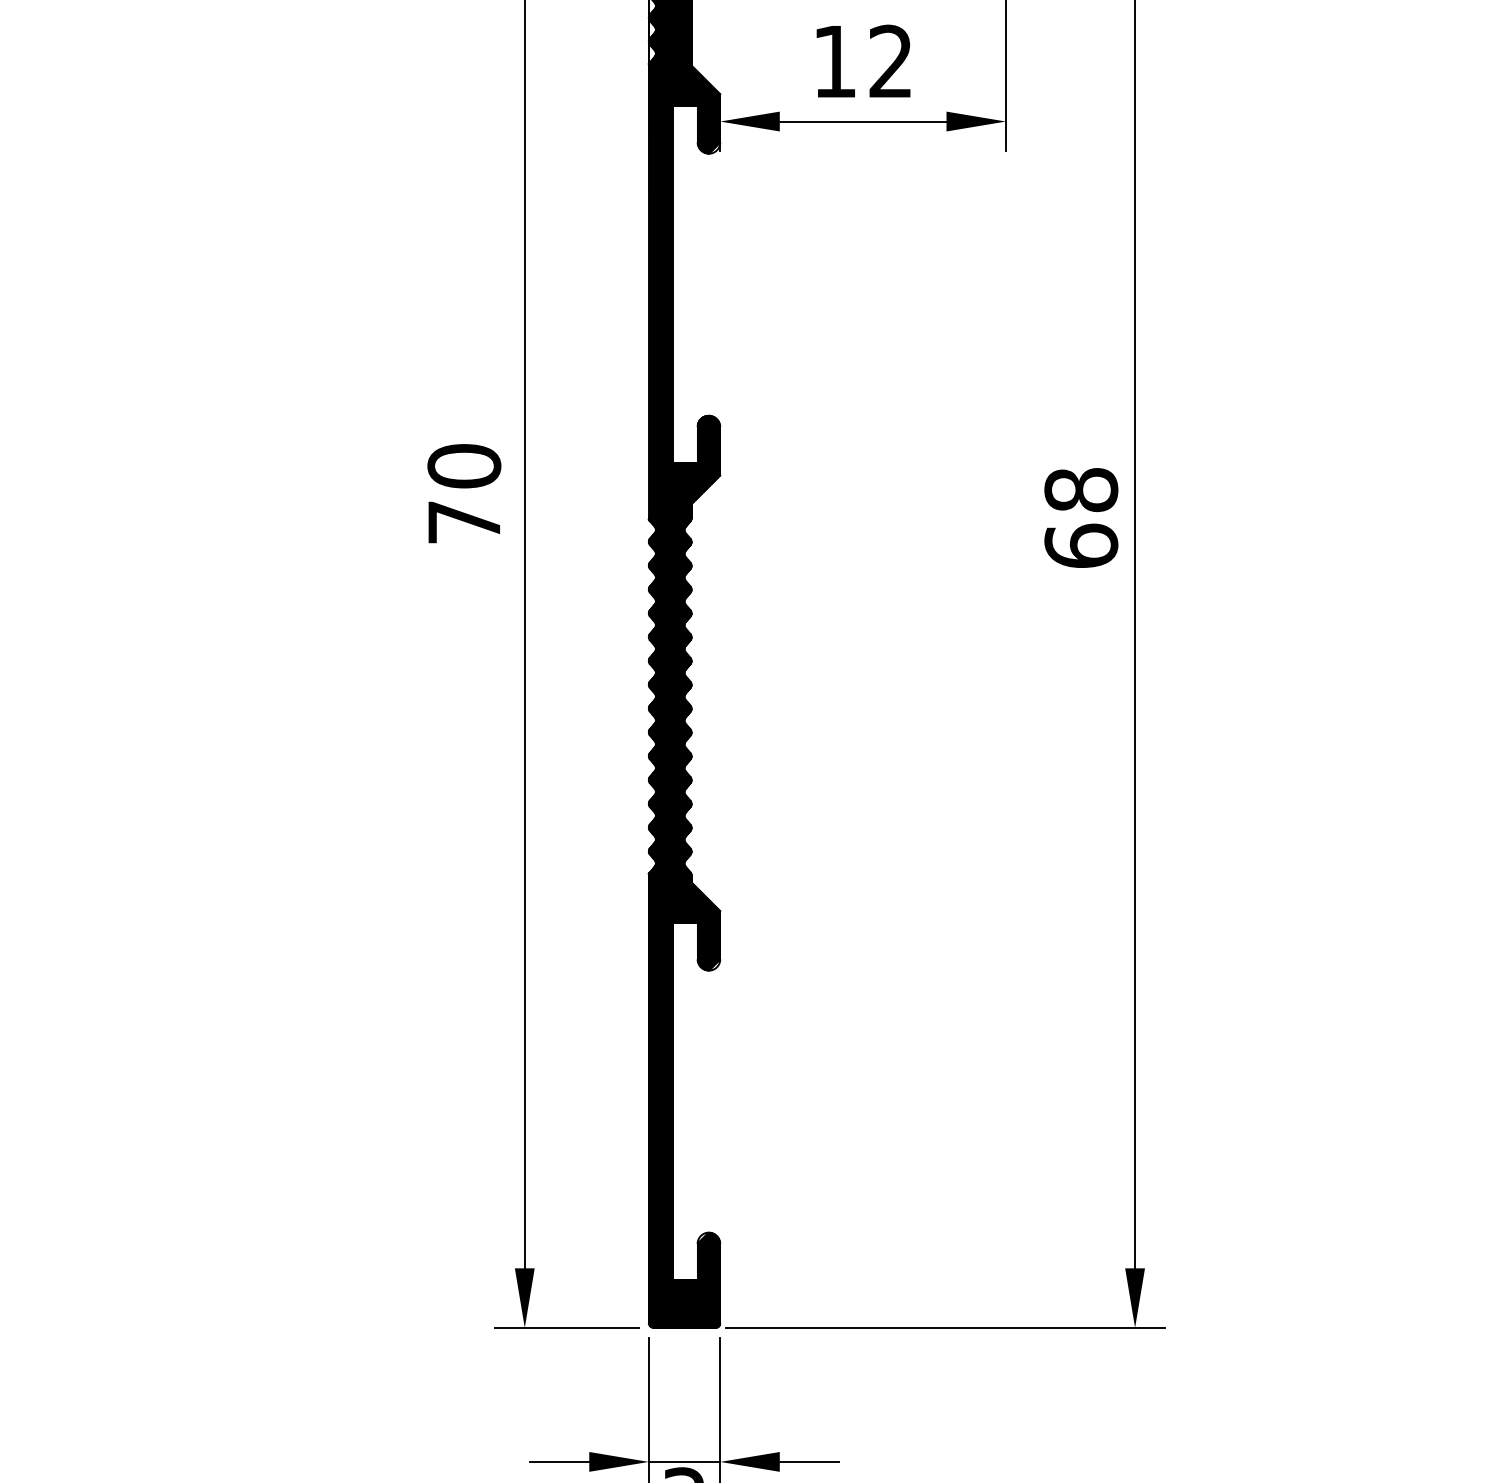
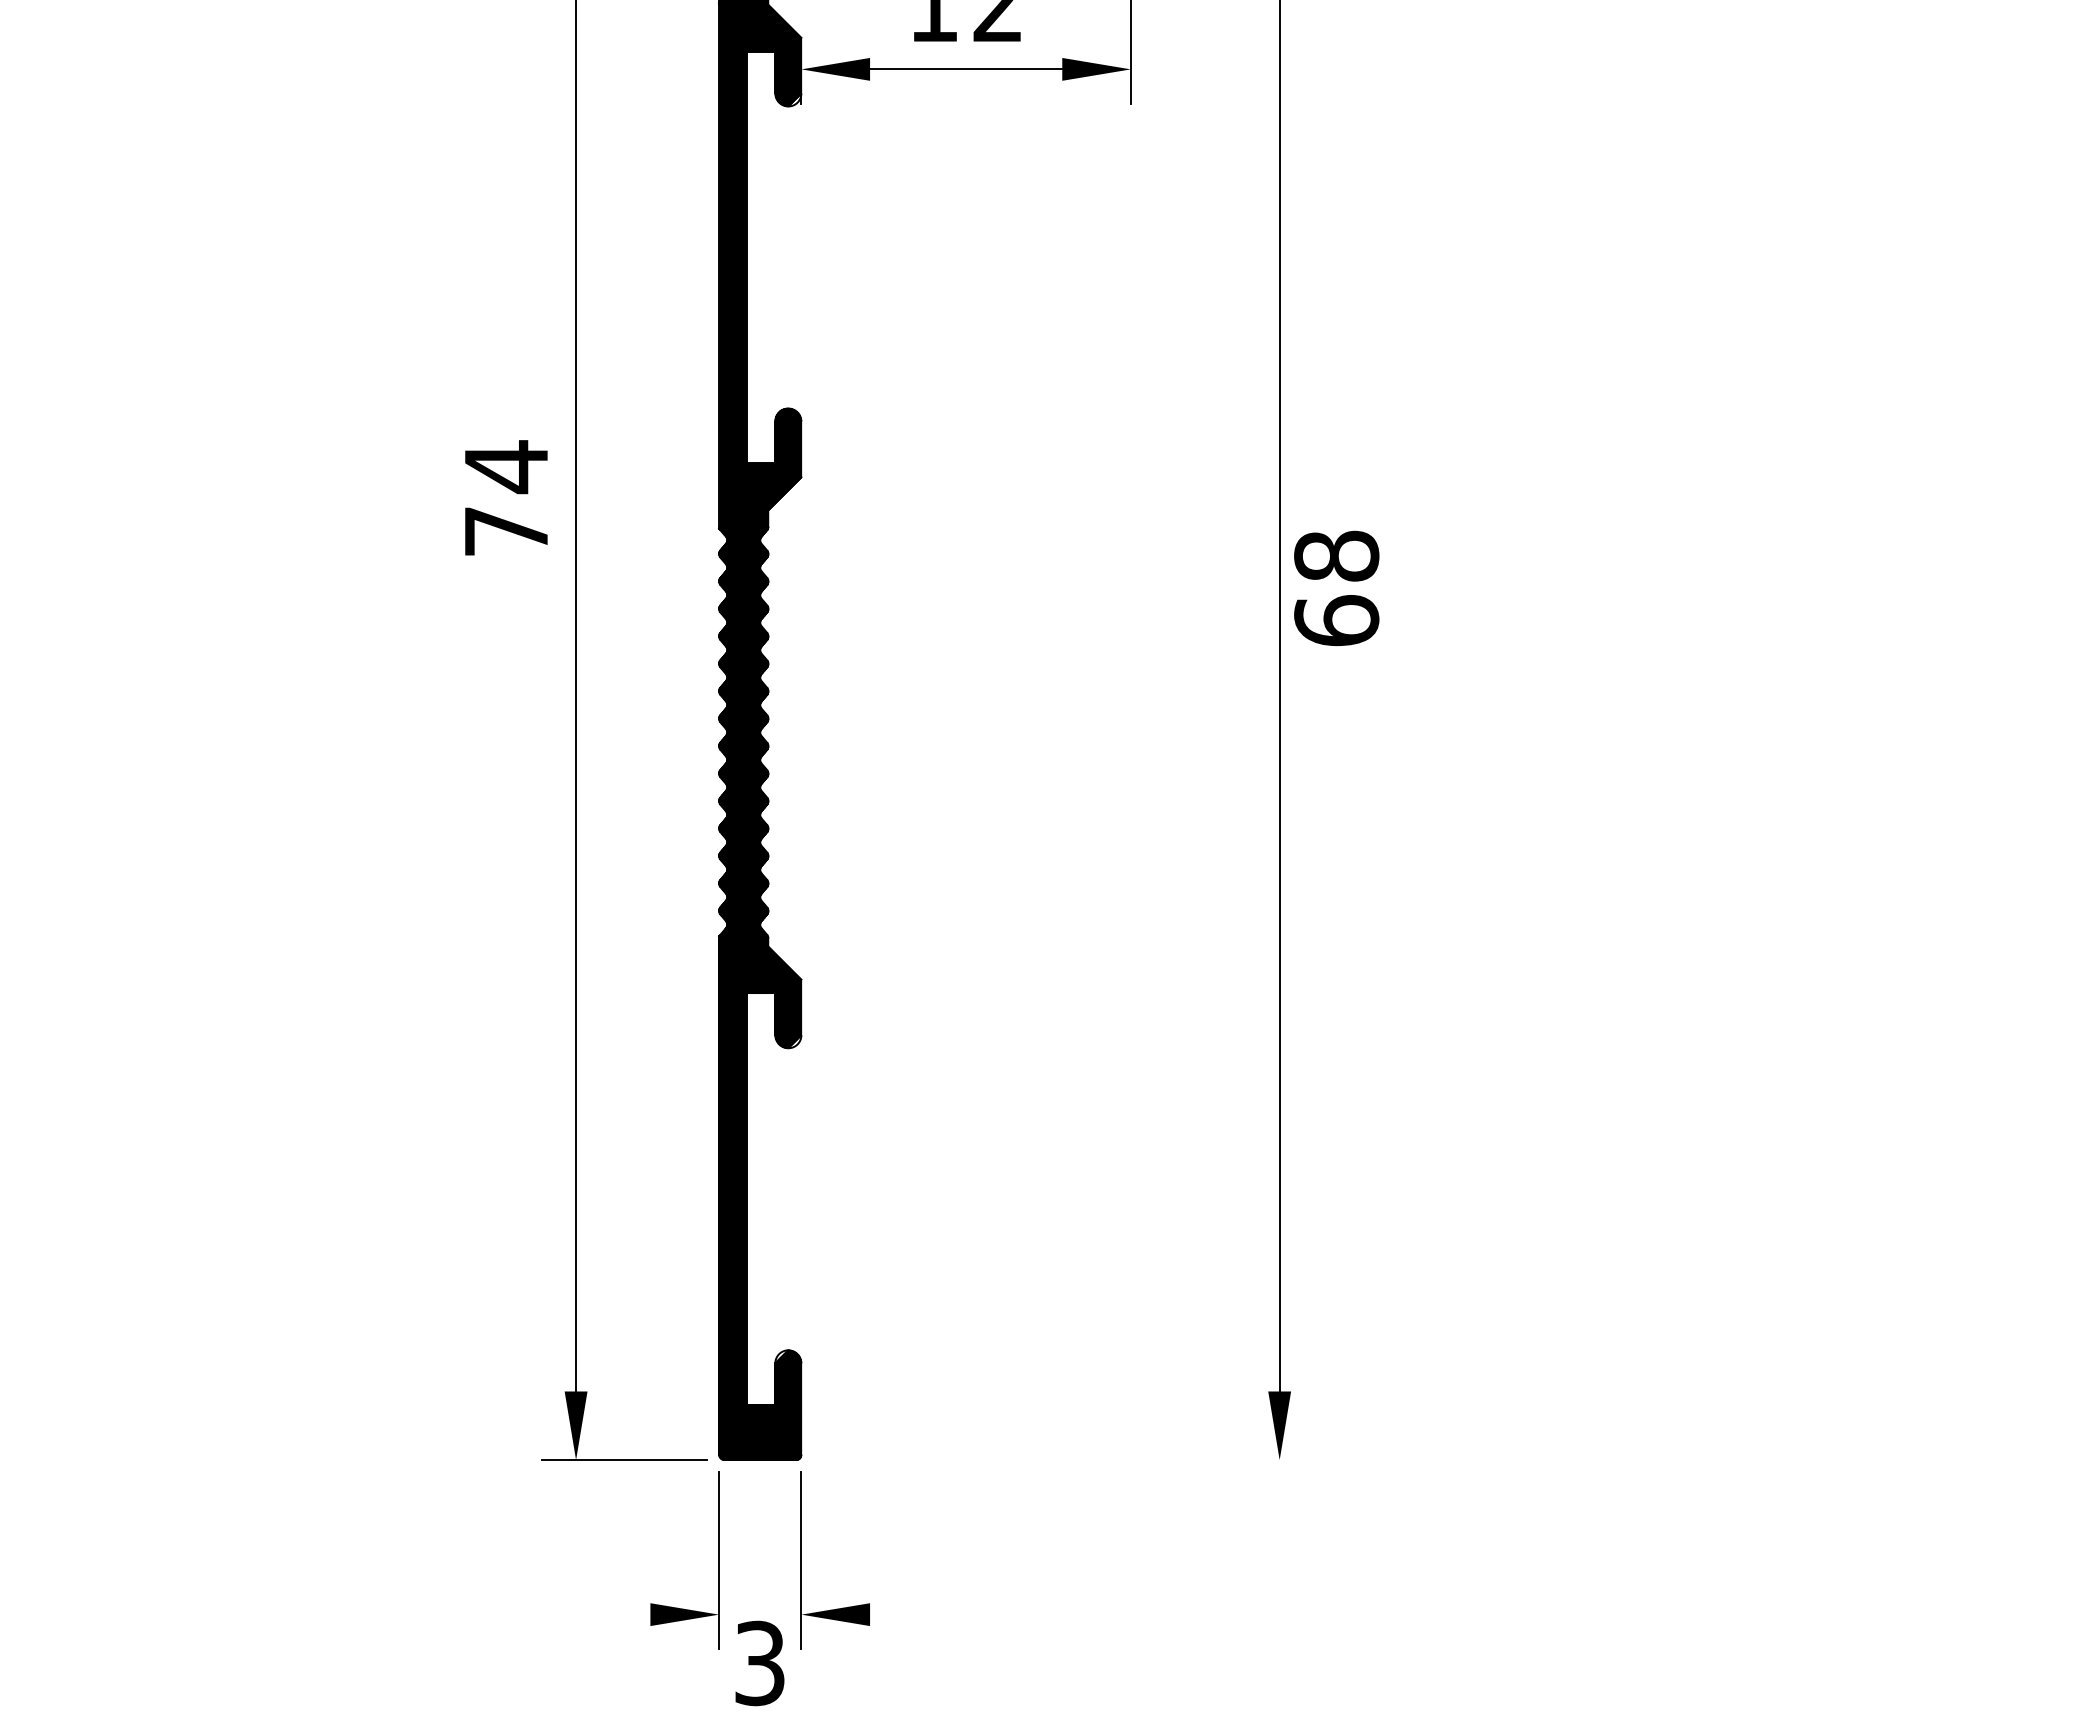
text: (464, 466) -> (506, 467), 70 -> 74
text: (1081, 517) -> (1336, 587), moved
line: (944, 1328) -> (1060, 1460), removed
line: (558, 1461) -> (615, 1614), removed
line: (684, 1461) -> (760, 1614), removed
line: (809, 1461) -> (904, 1614), removed

